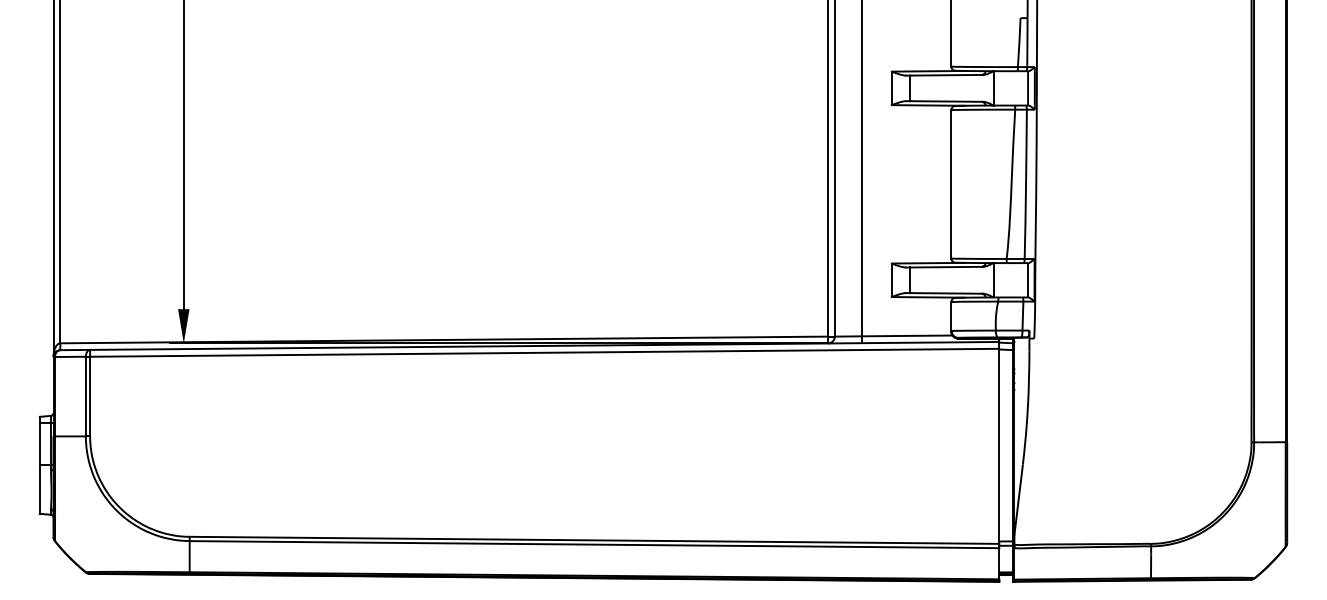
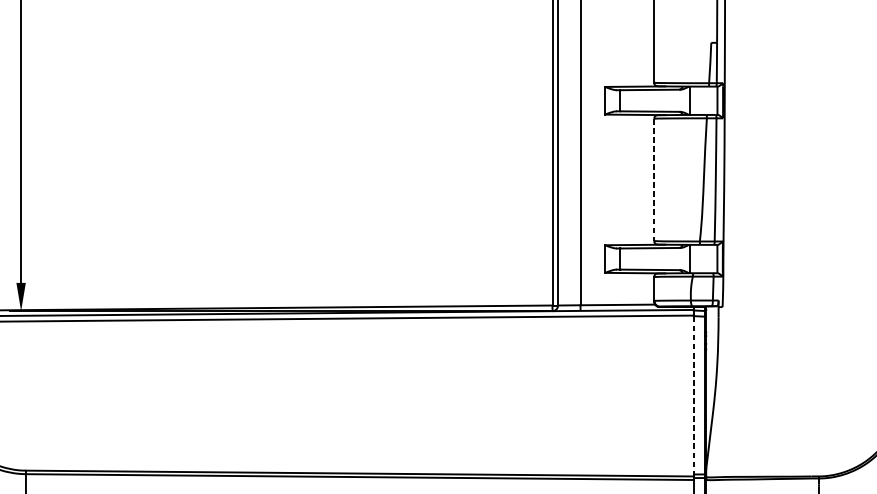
line: (951, 184) -> (654, 180), solid -> dashed
line: (999, 446) -> (693, 396), solid -> dashed

